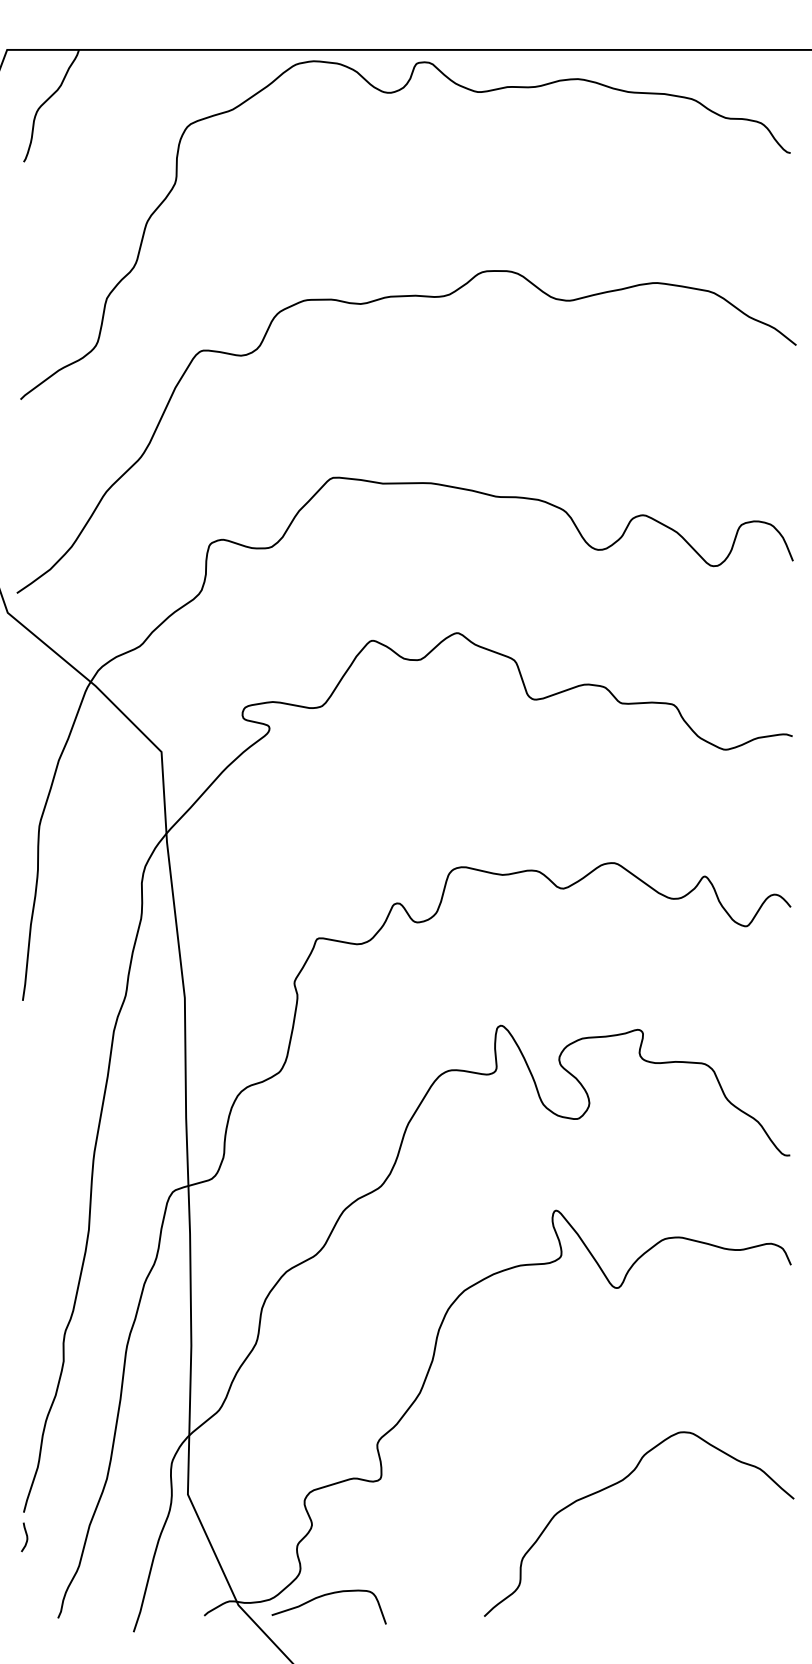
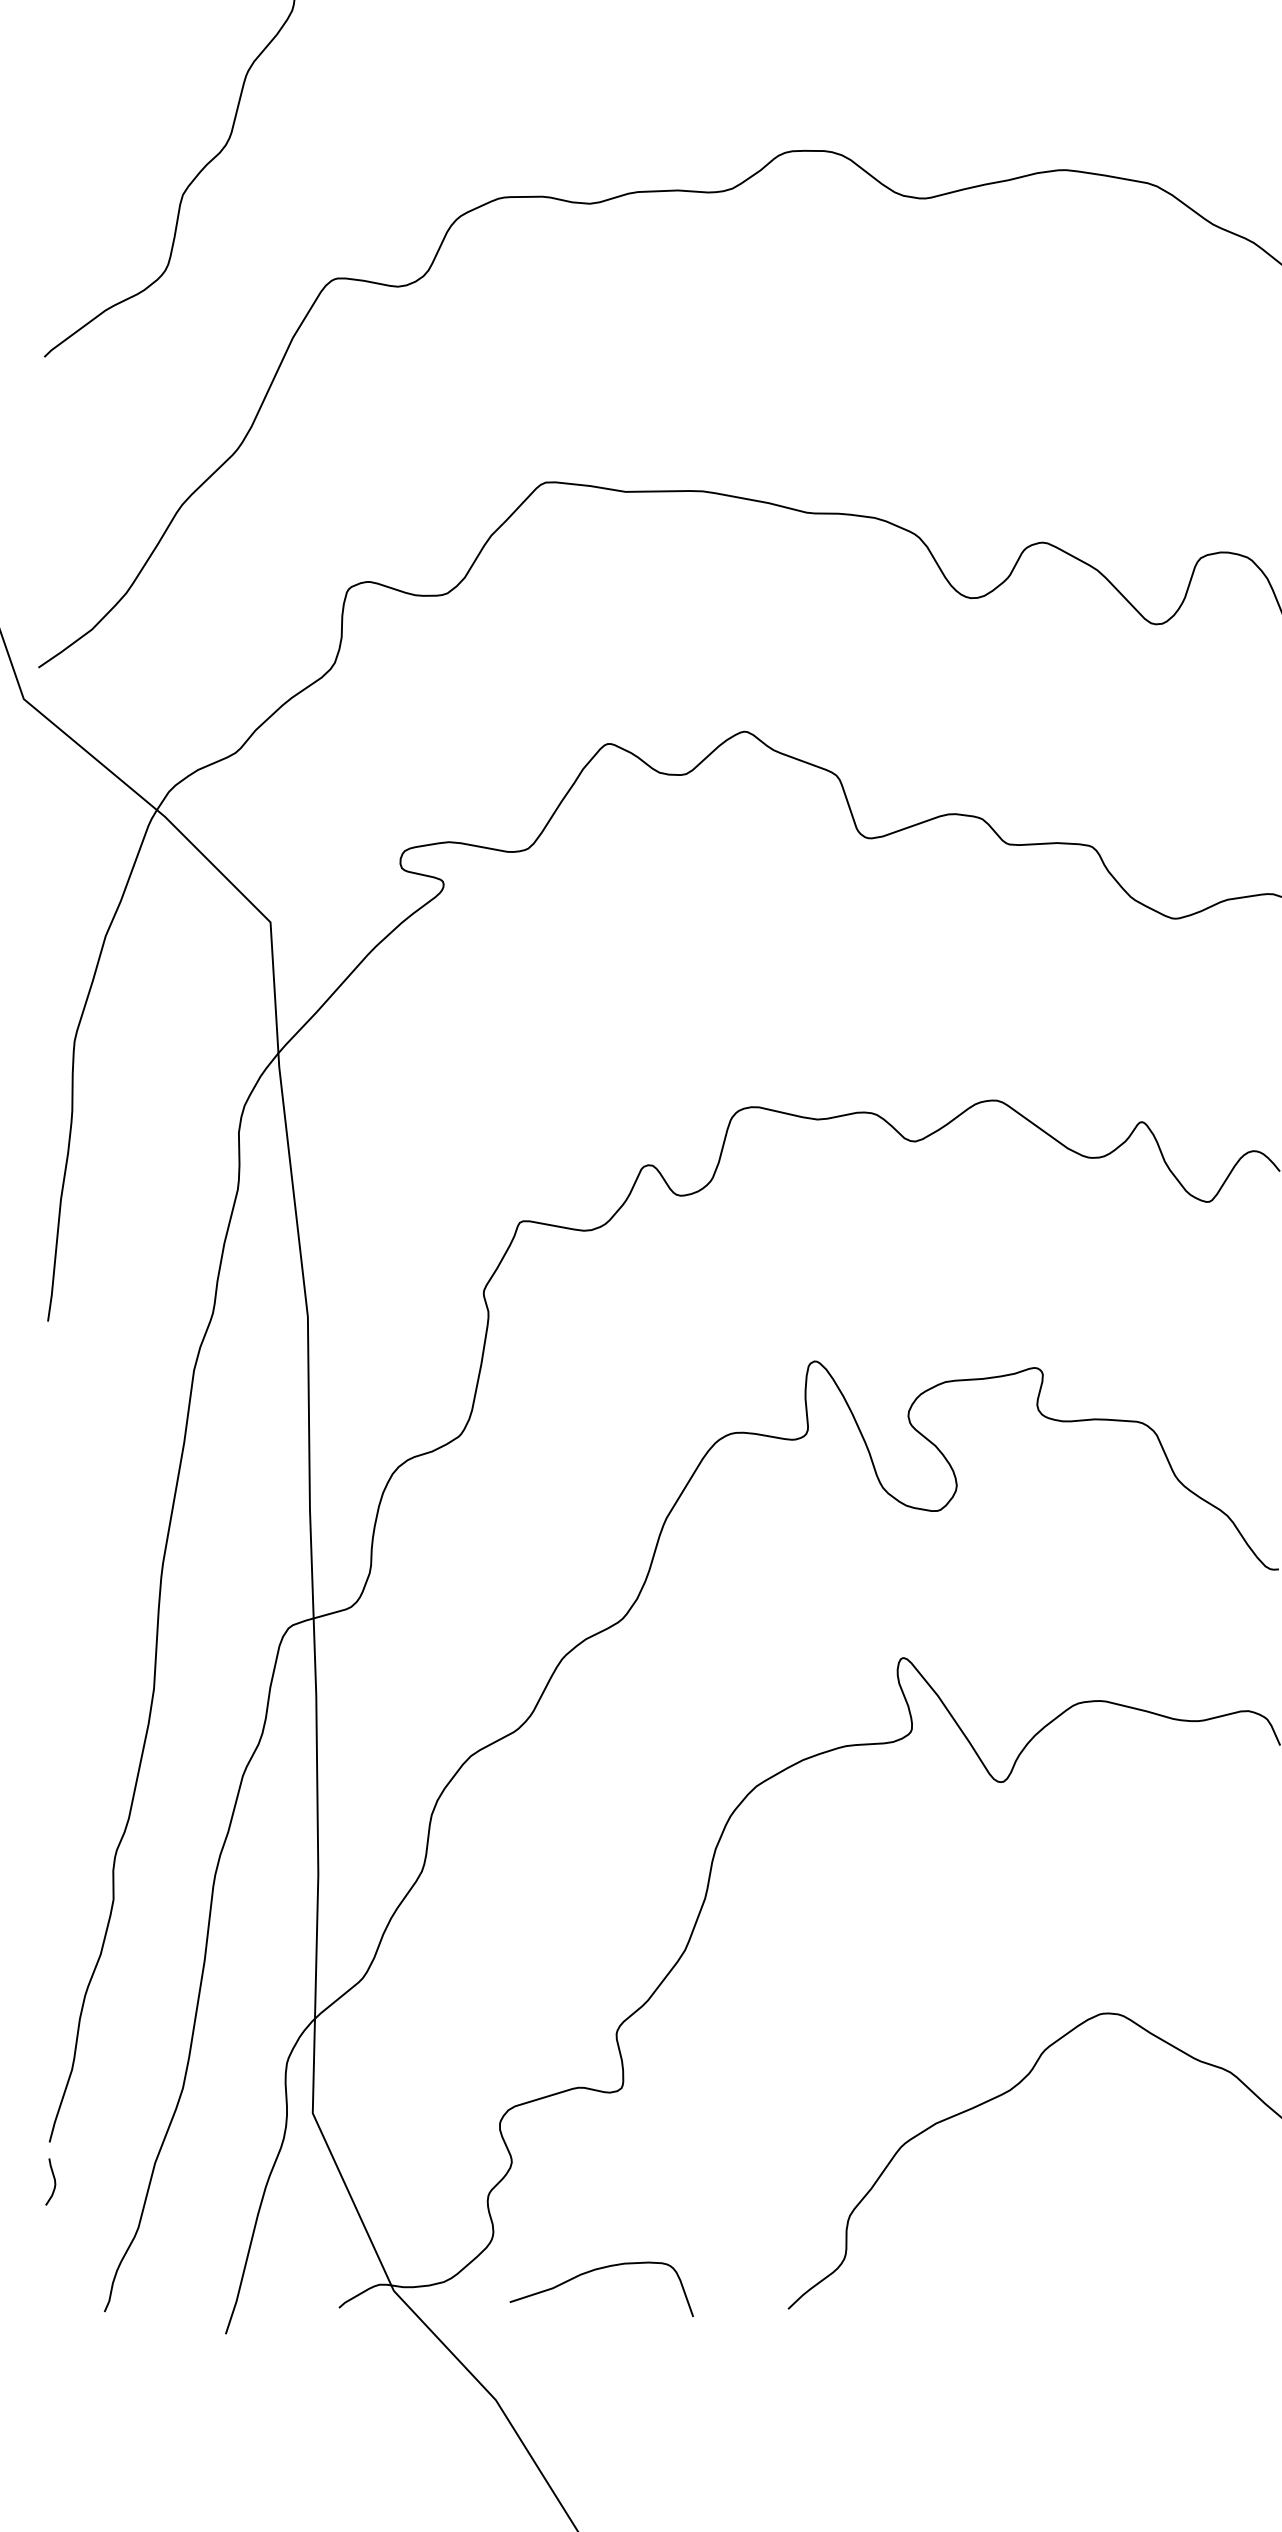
curve: (324, 1596) -> (594, 2272), moved

